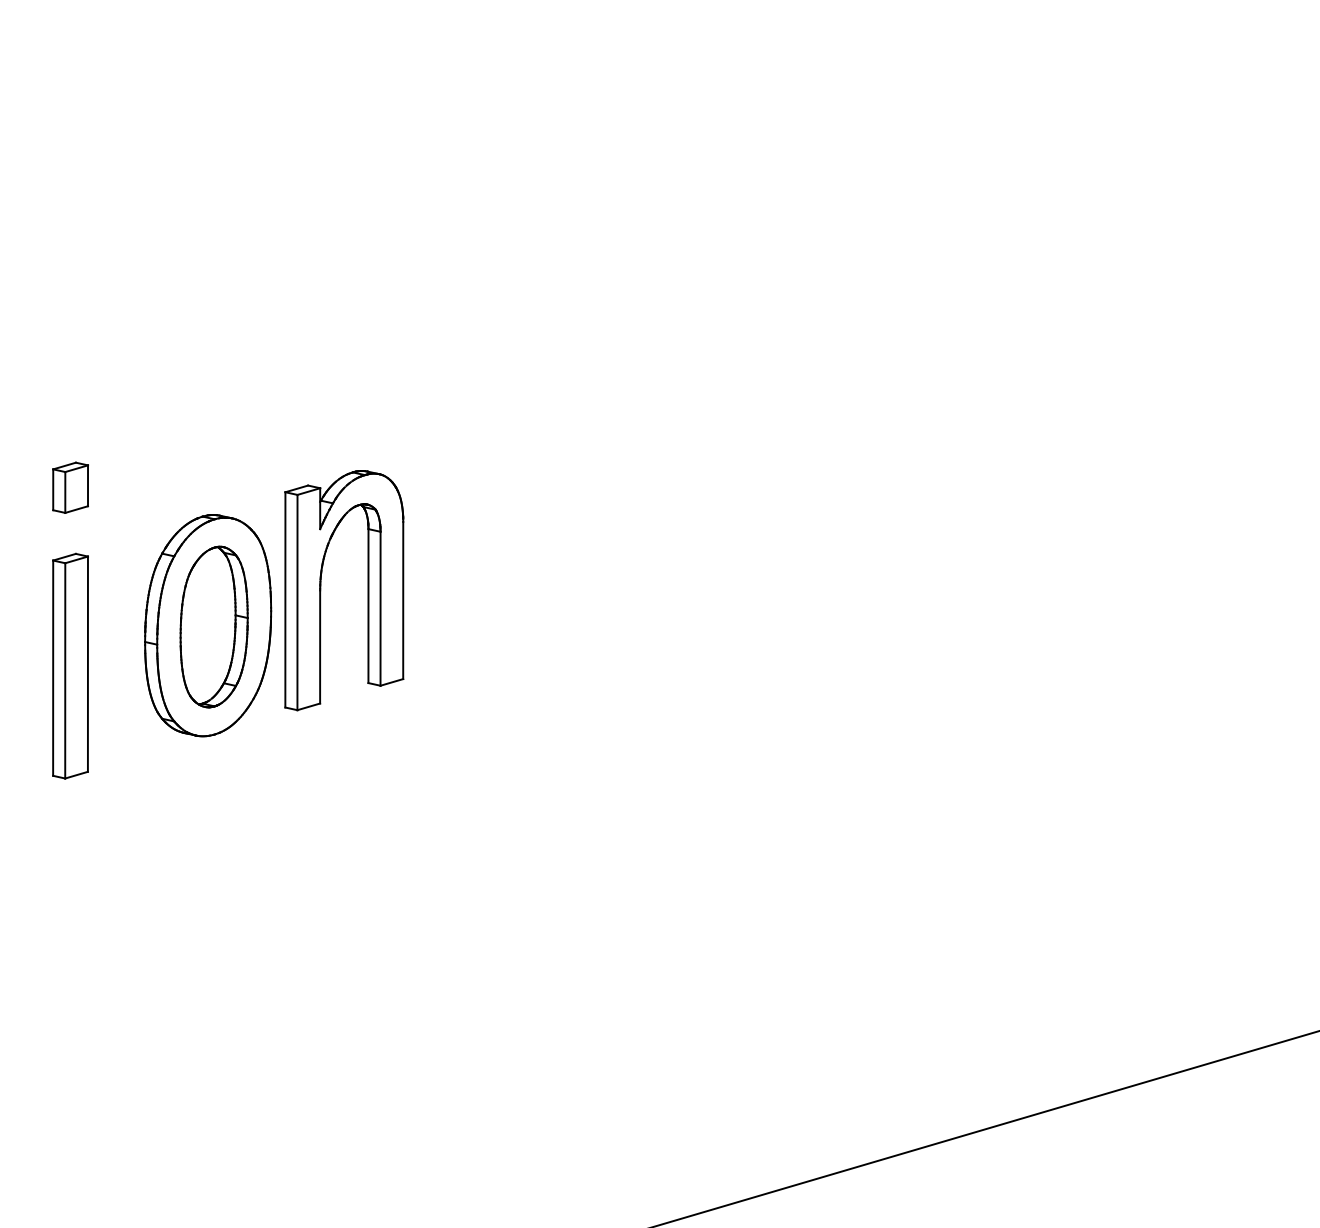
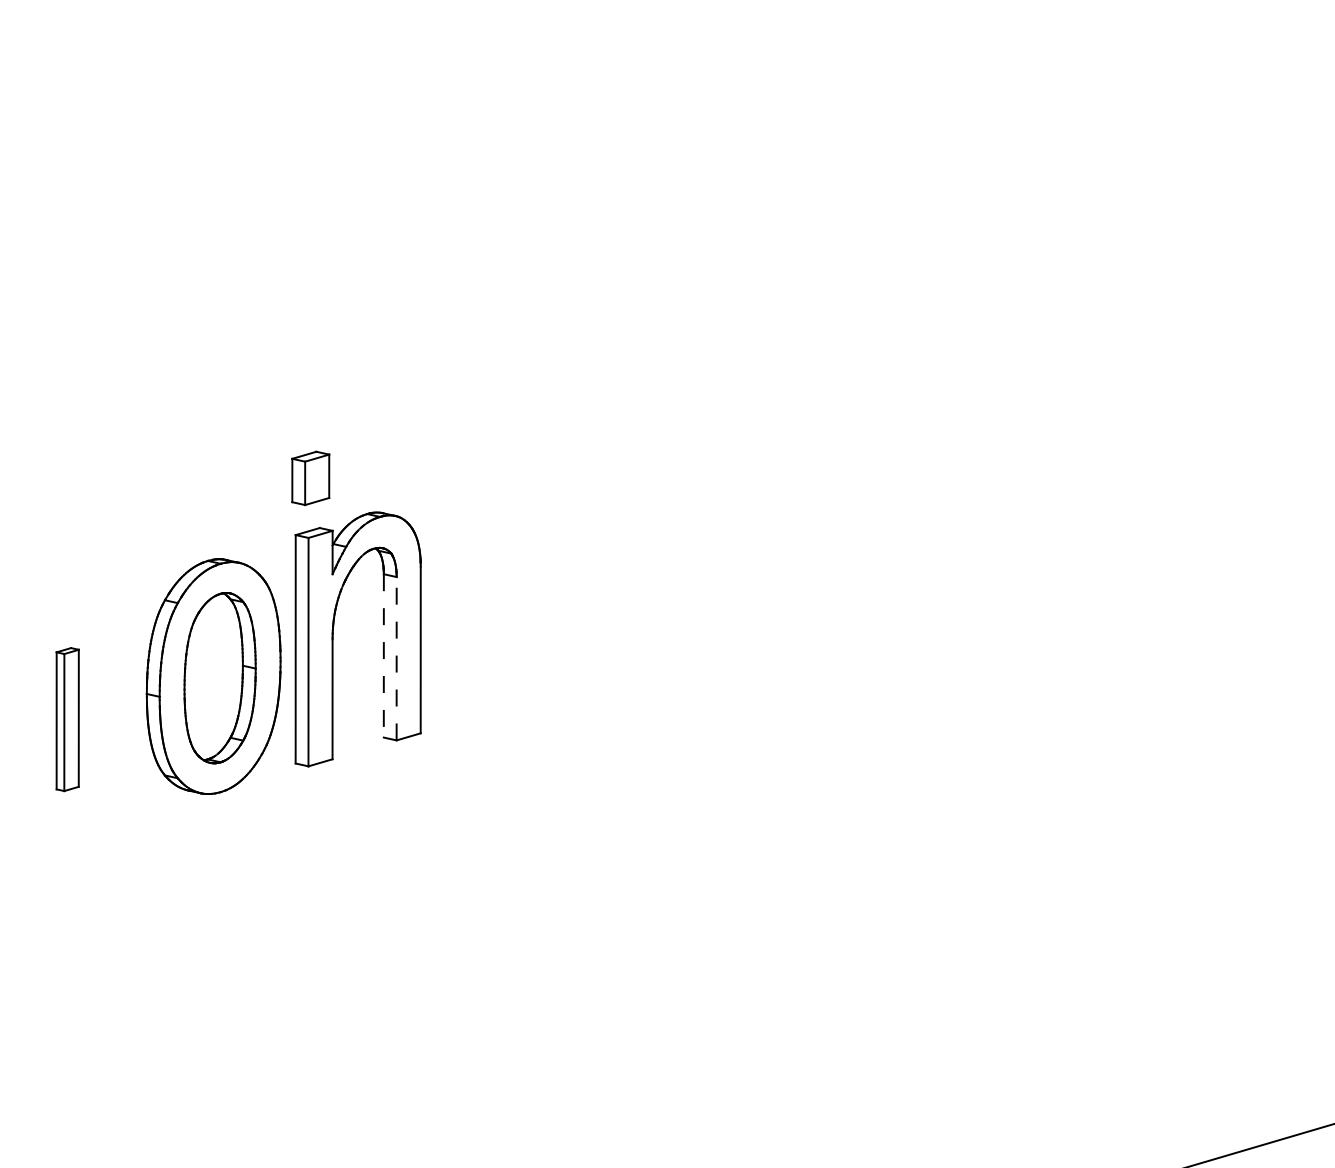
part: (70, 487) -> (310, 478), moved
line: (368, 606) -> (383, 656), solid -> dashed
line: (380, 608) -> (396, 658), solid -> dashed
part: (70, 665) -> (67, 718), size x0.6

